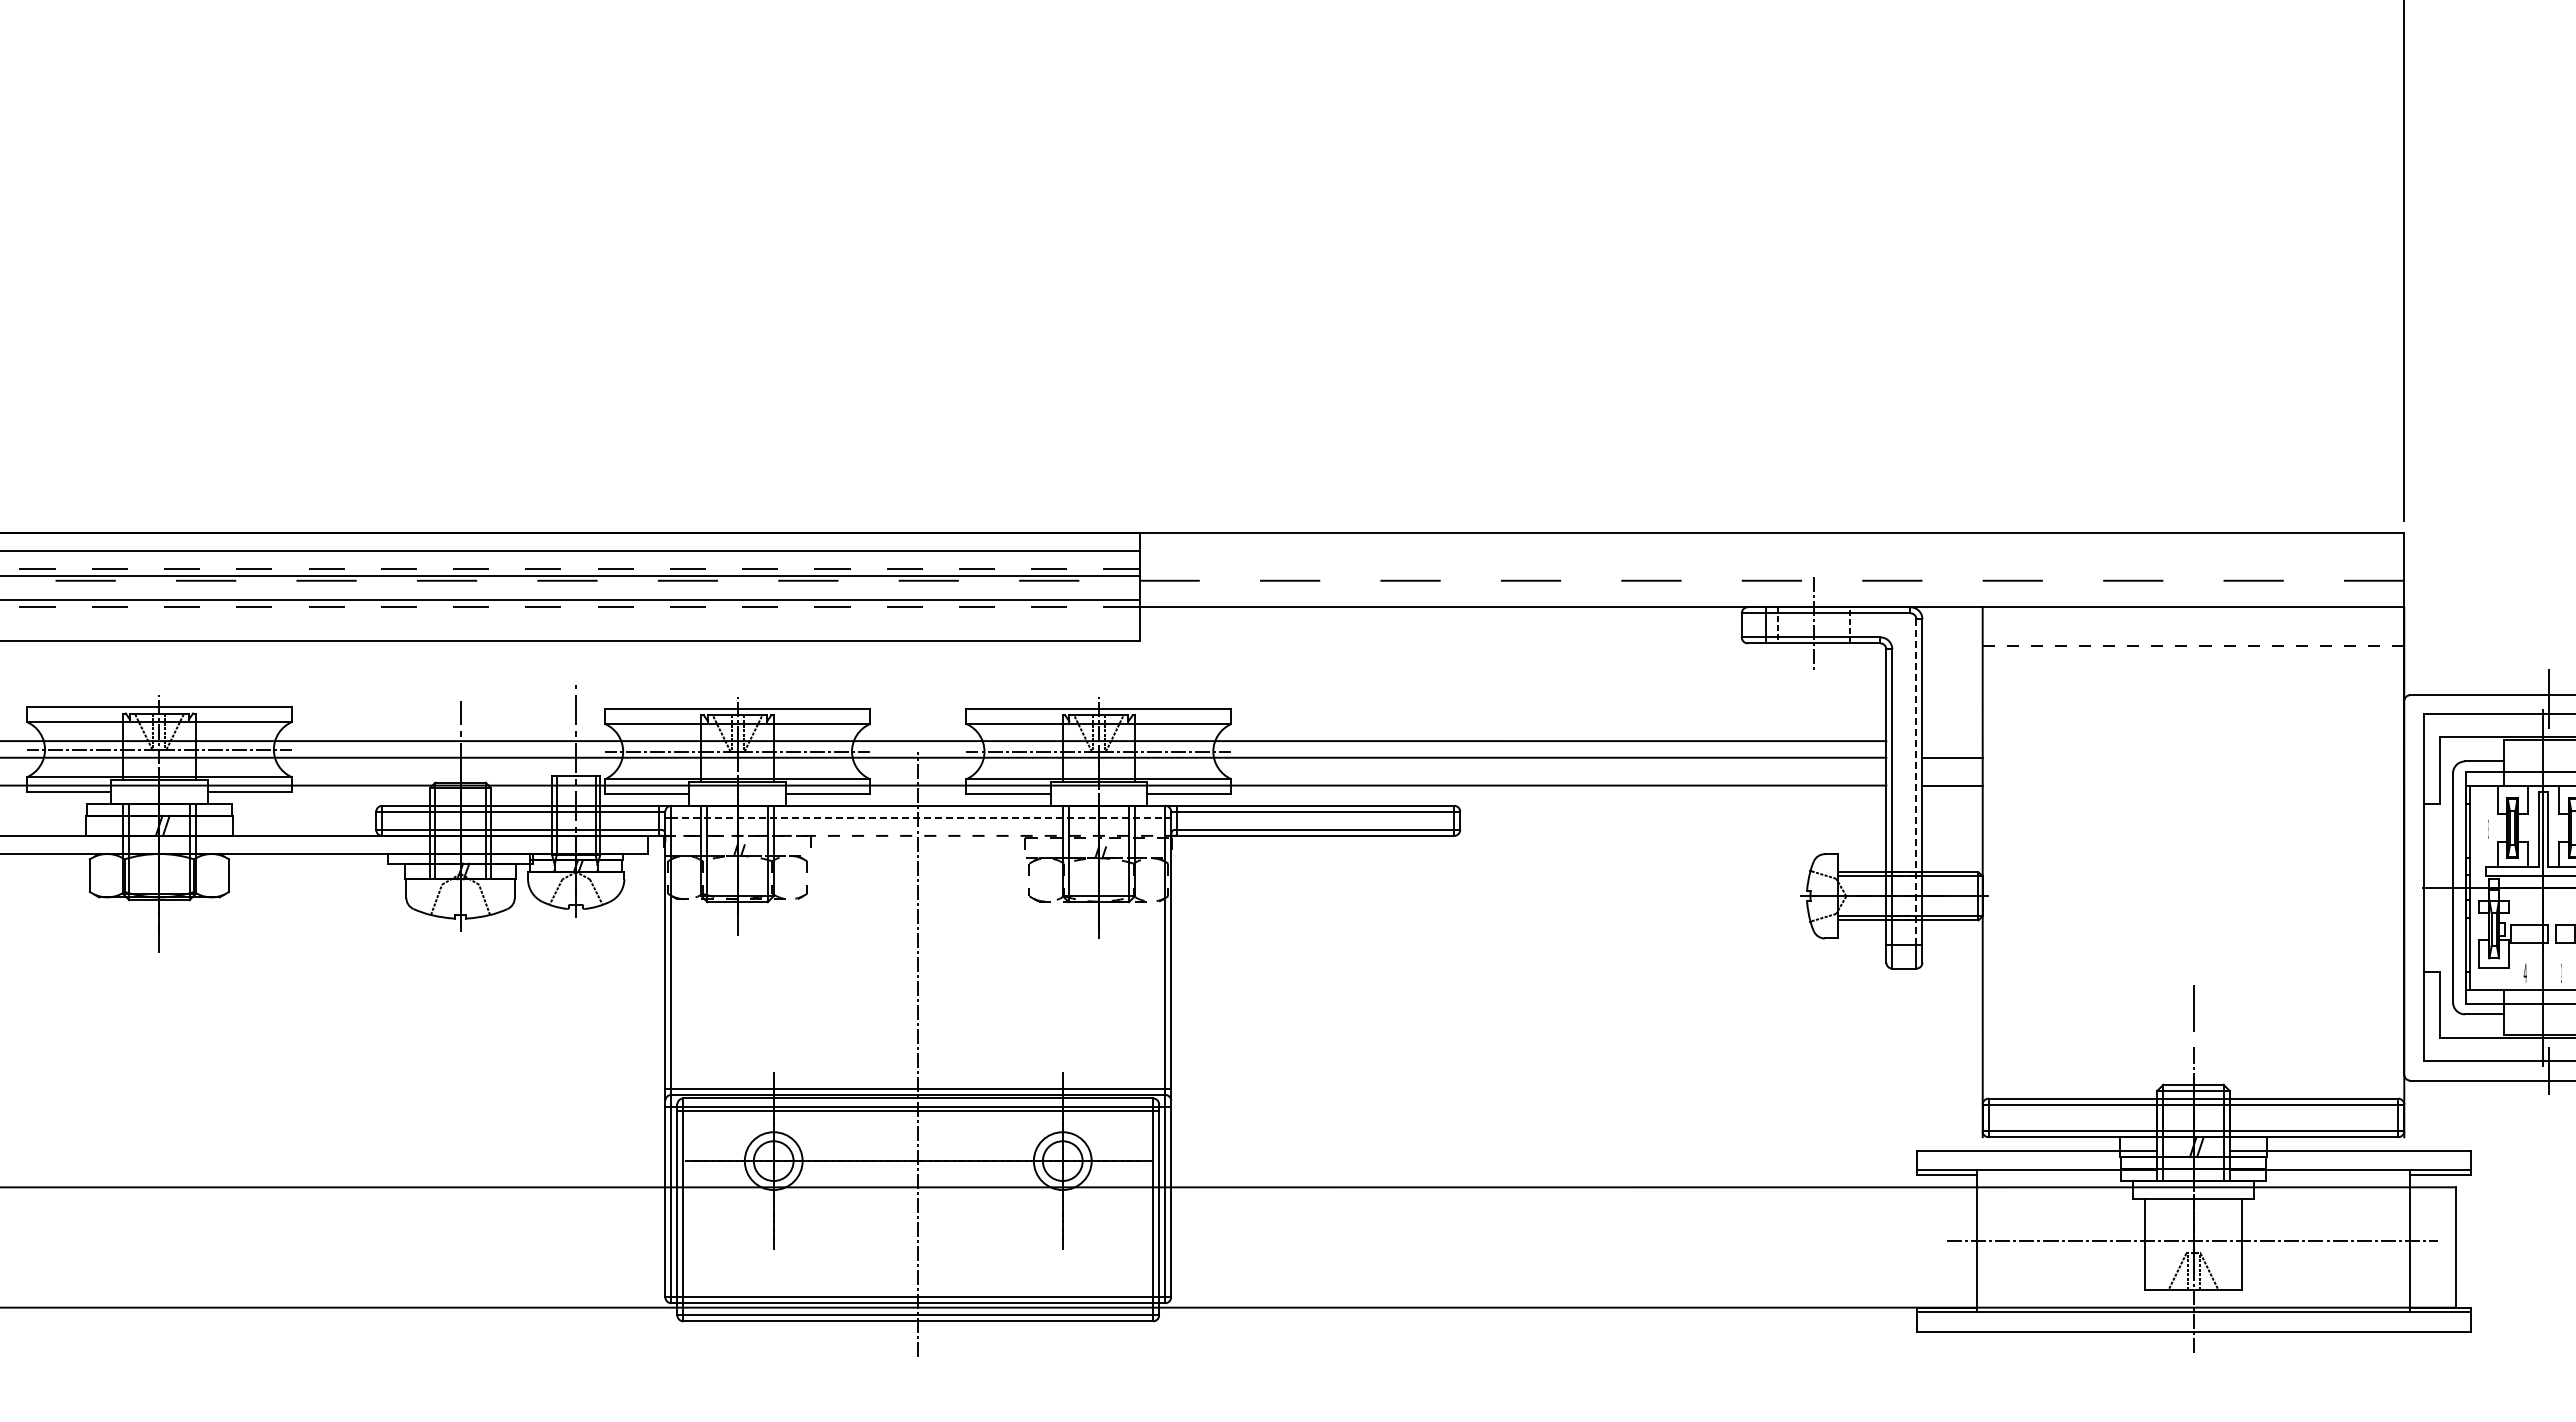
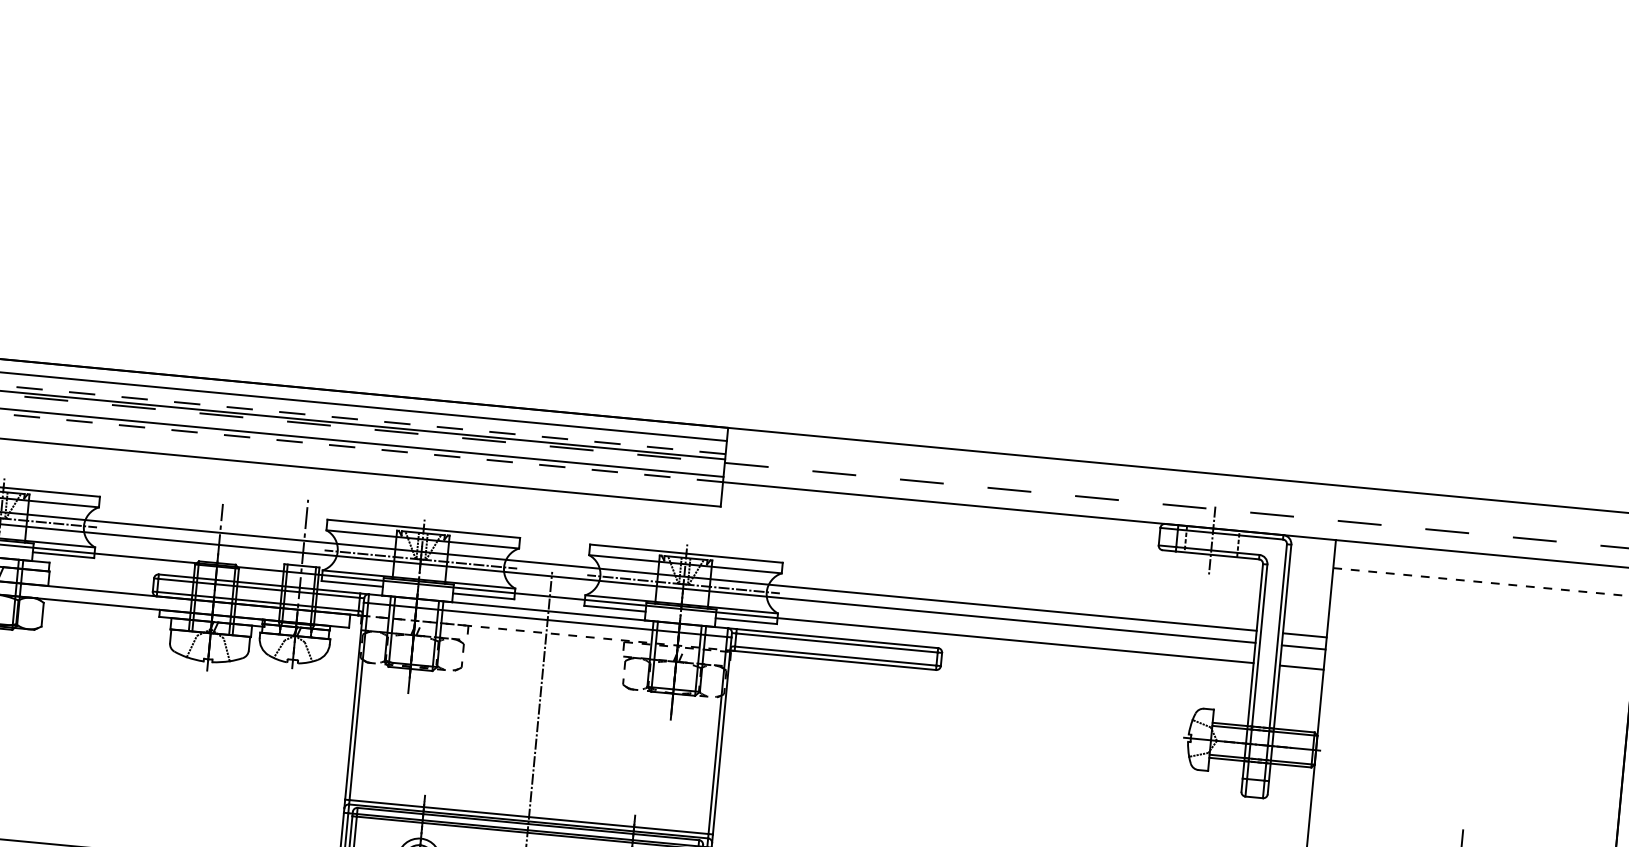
line: (1952, 741) -> (1304, 635), added
line: (1916, 781) -> (1275, 662), dashed -> solid
line: (918, 817) -> (547, 619), dashed -> solid

